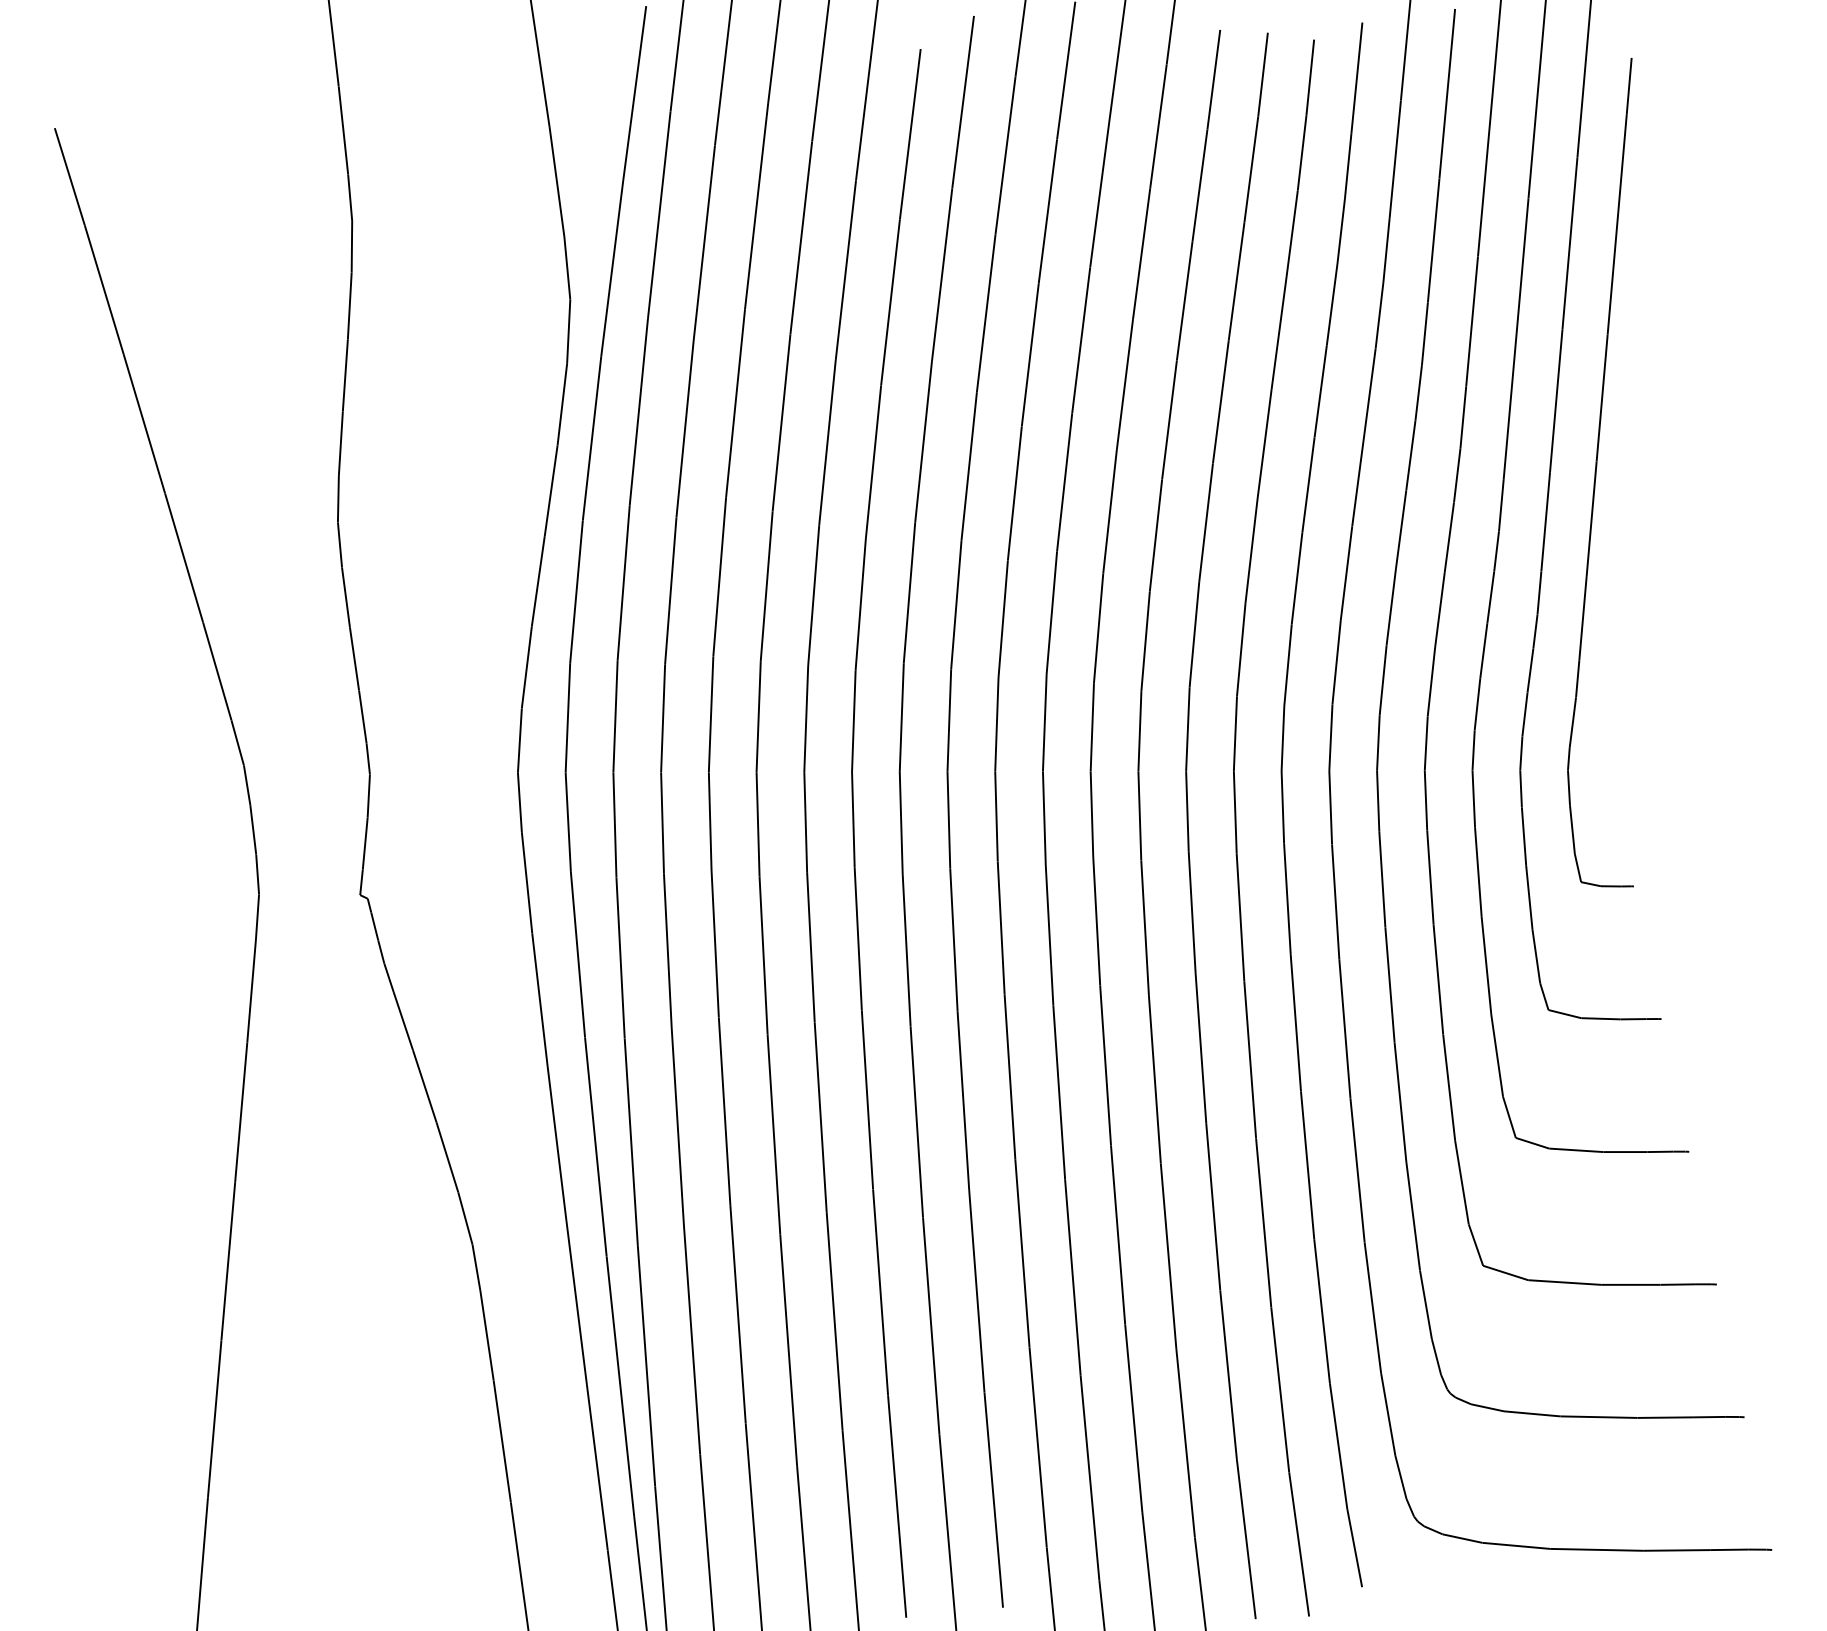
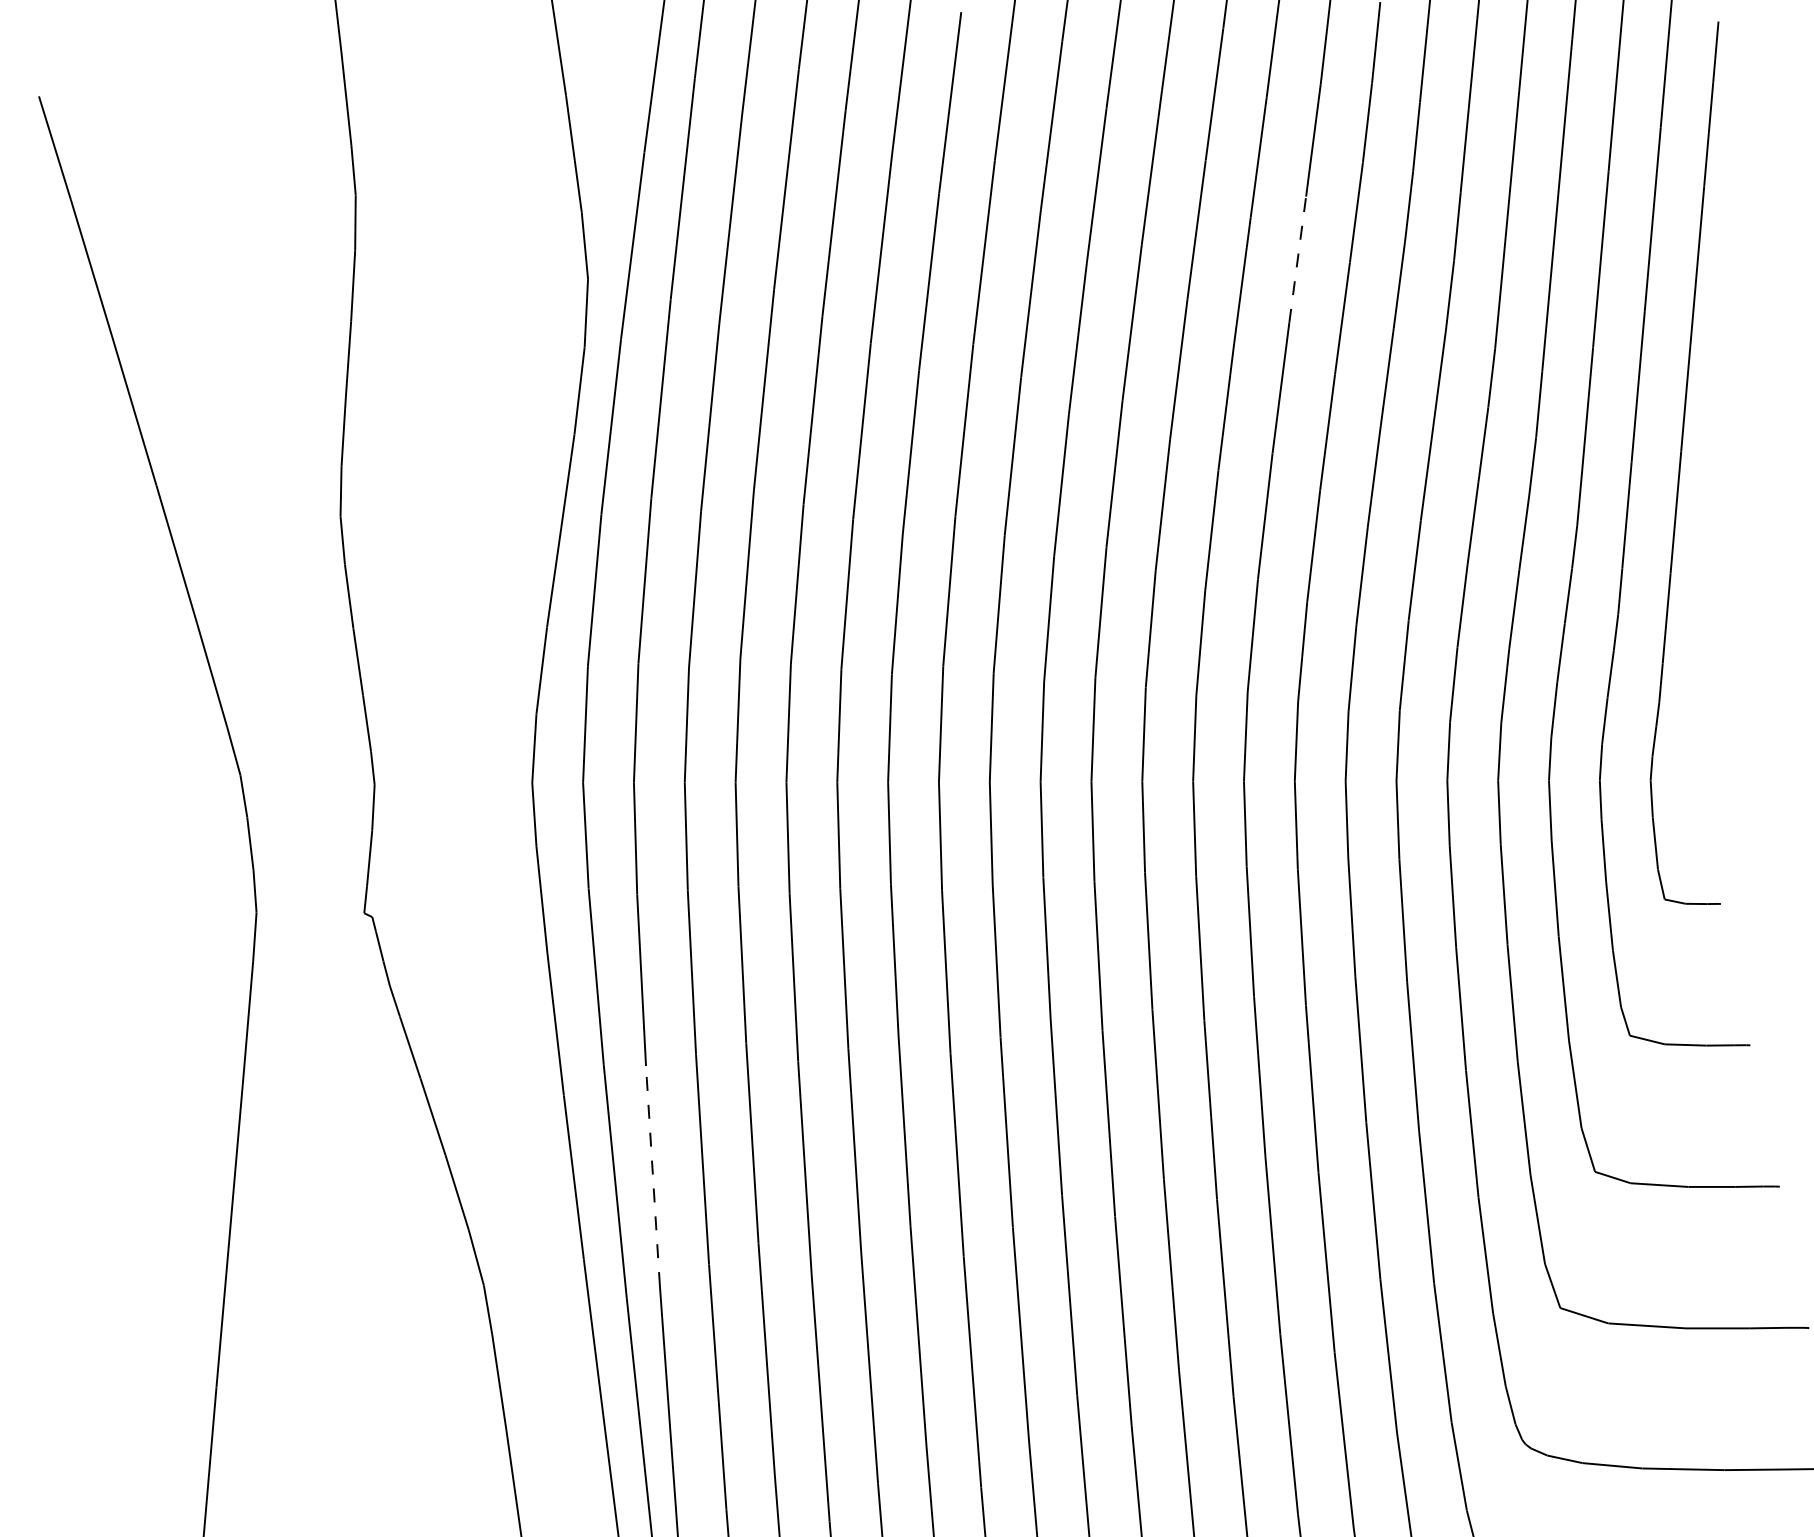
line: (1236, 281) -> (1297, 259), solid -> dashed
line: (631, 1141) -> (653, 1175), solid -> dashed

